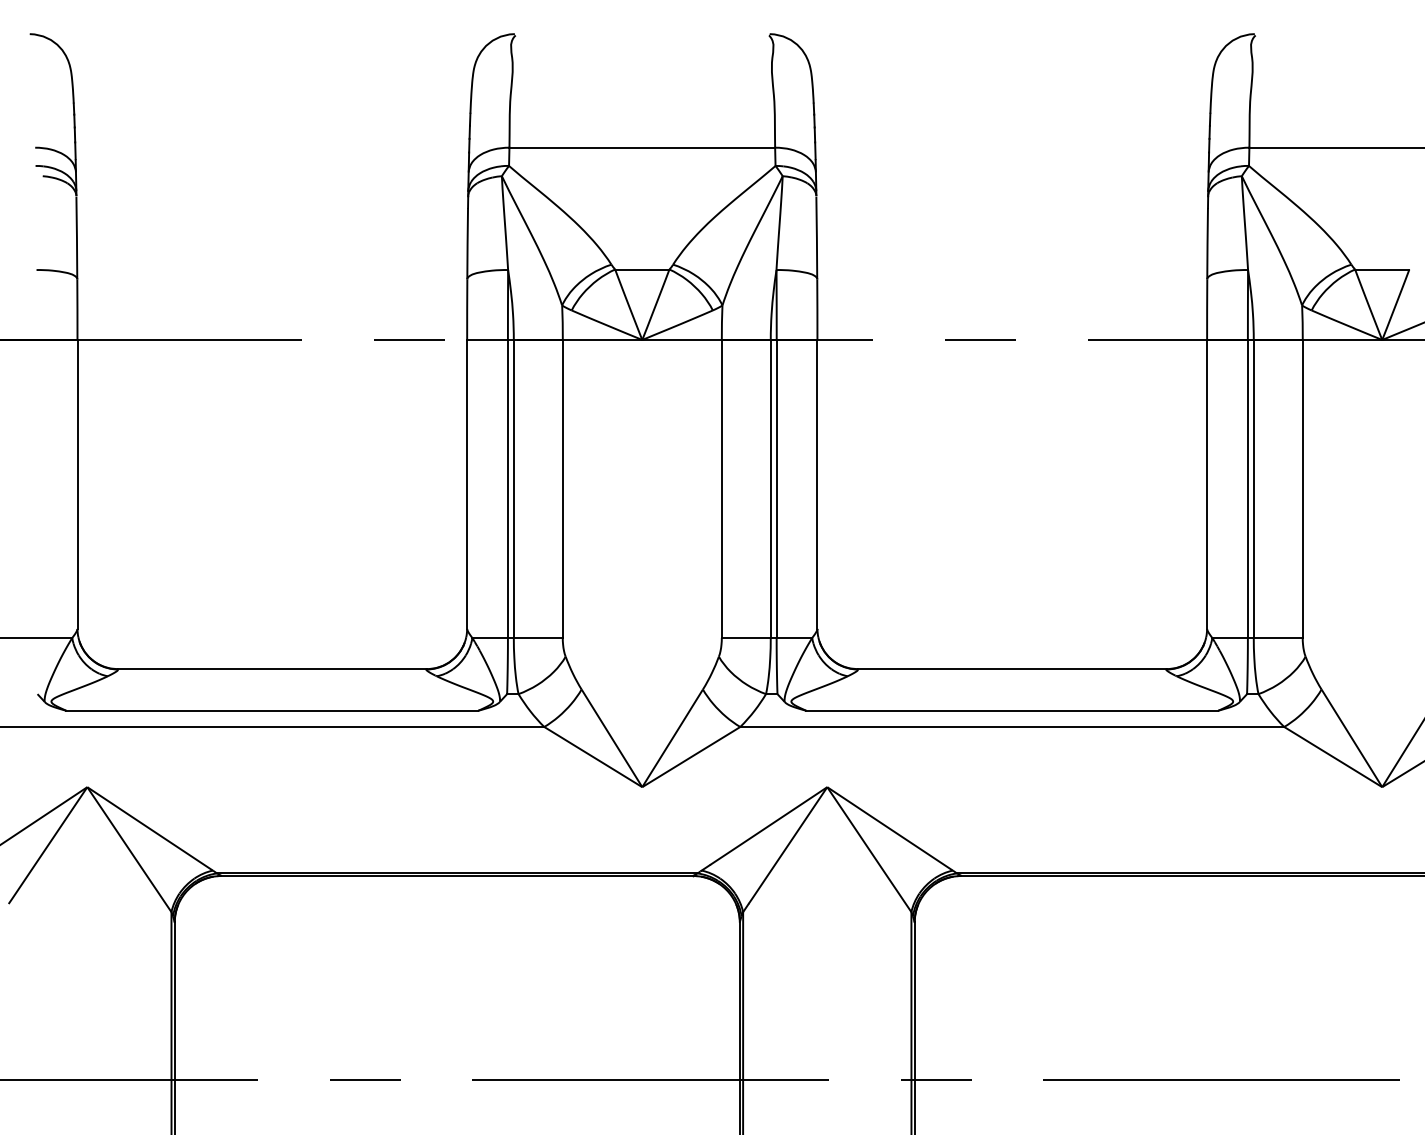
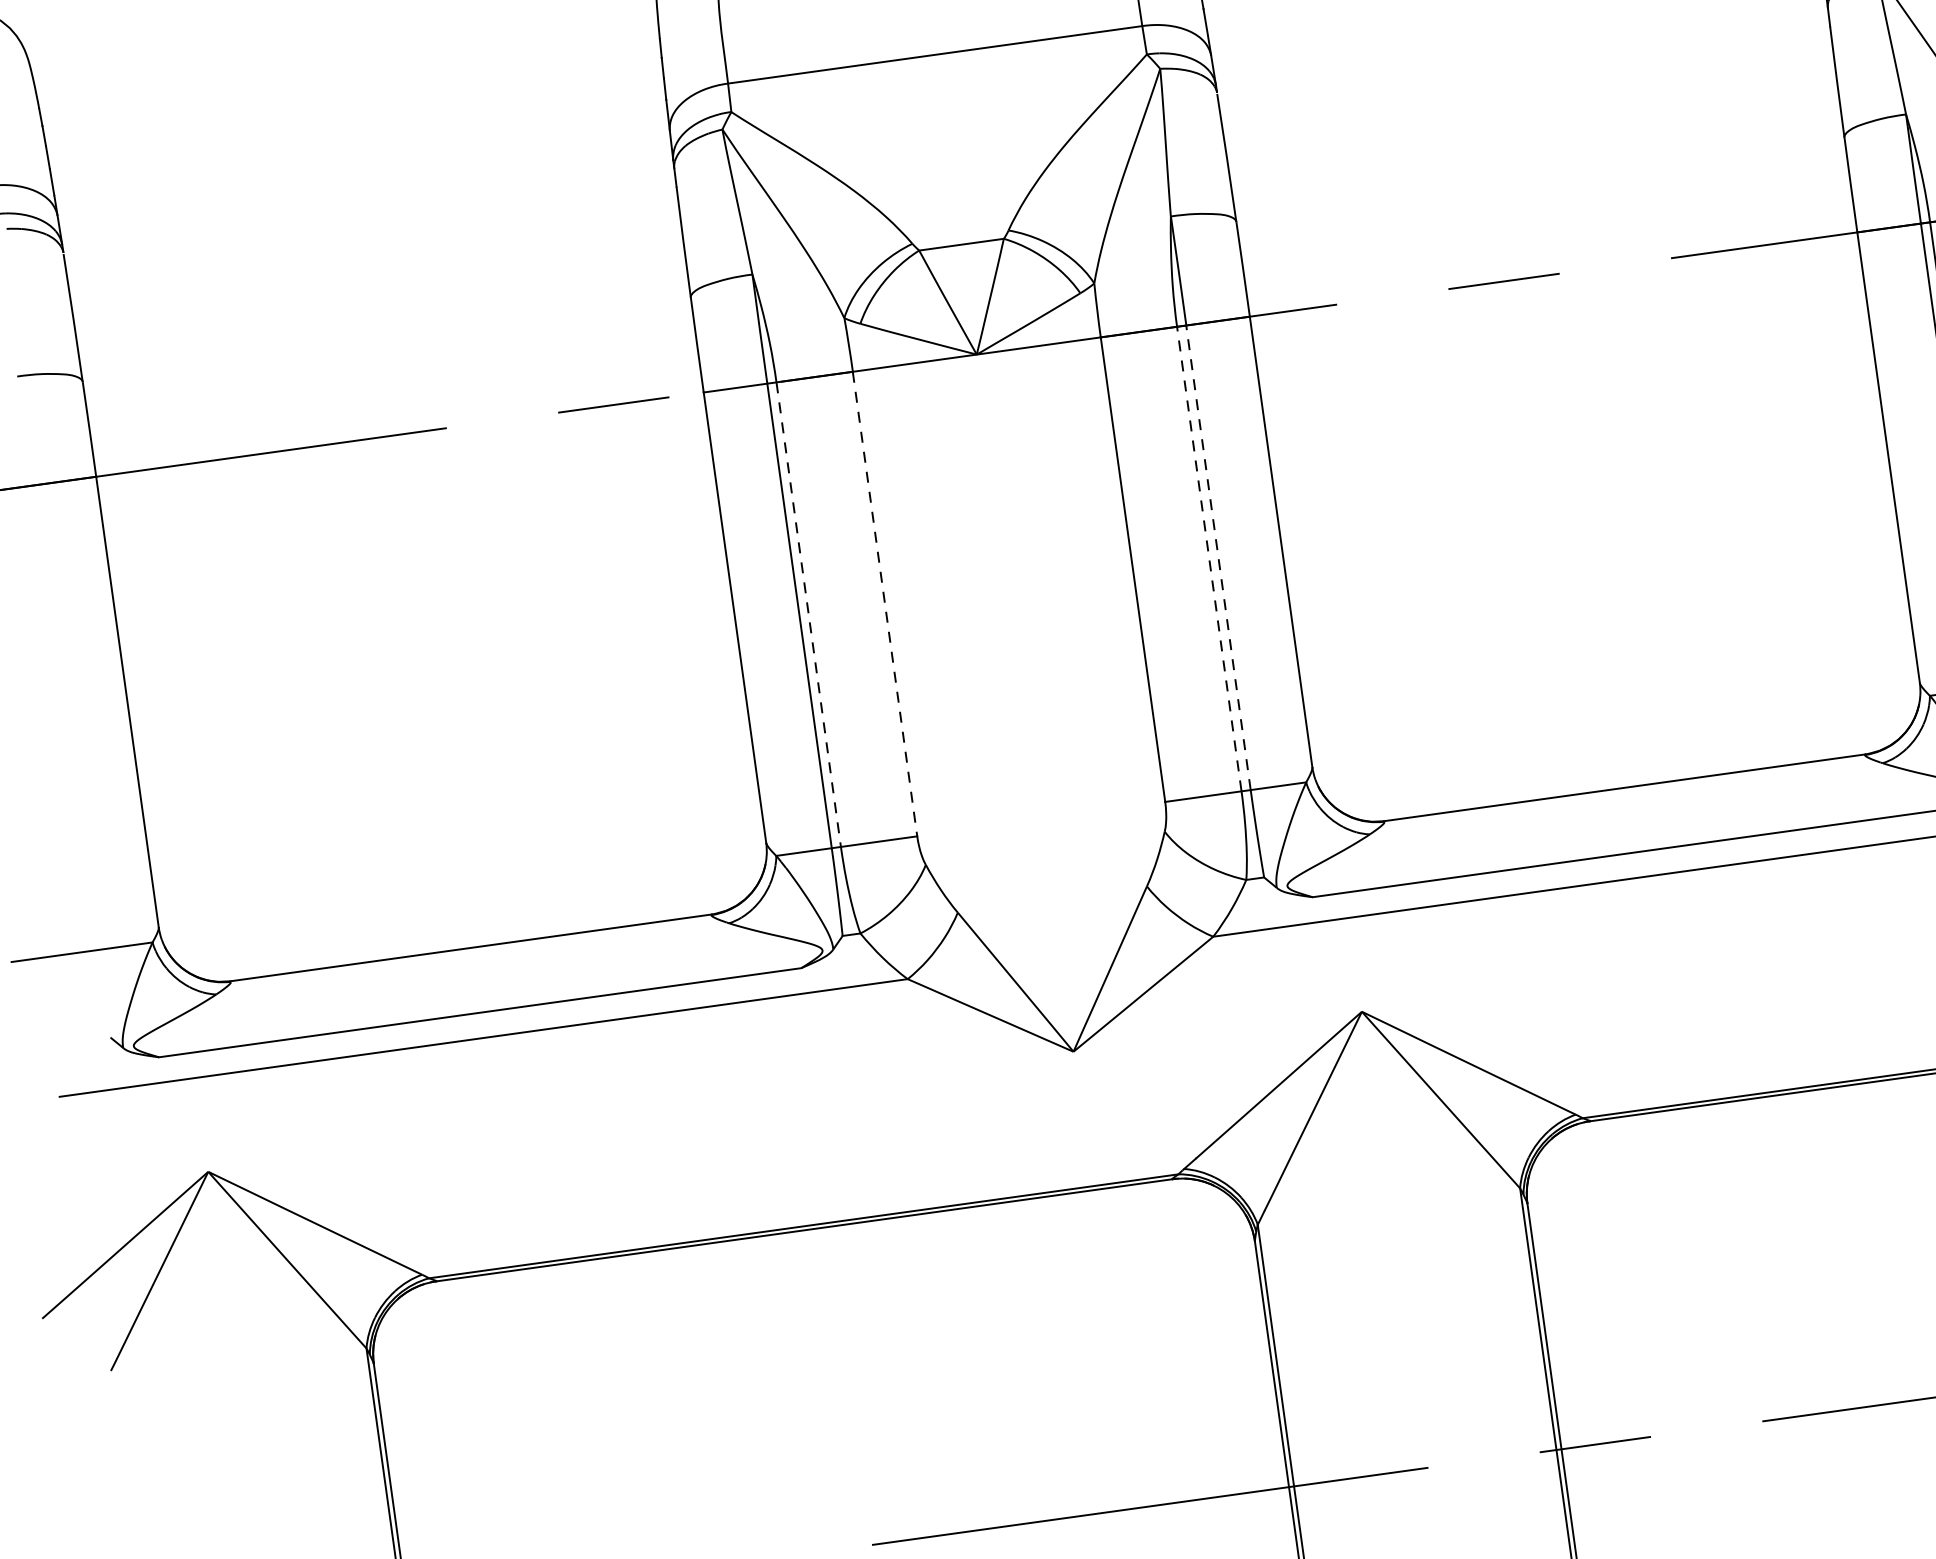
line: (513, 488) -> (808, 613), solid -> dashed
line: (562, 488) -> (884, 603), solid -> dashed
line: (770, 488) -> (1208, 558), solid -> dashed
line: (776, 488) -> (1218, 557), solid -> dashed

